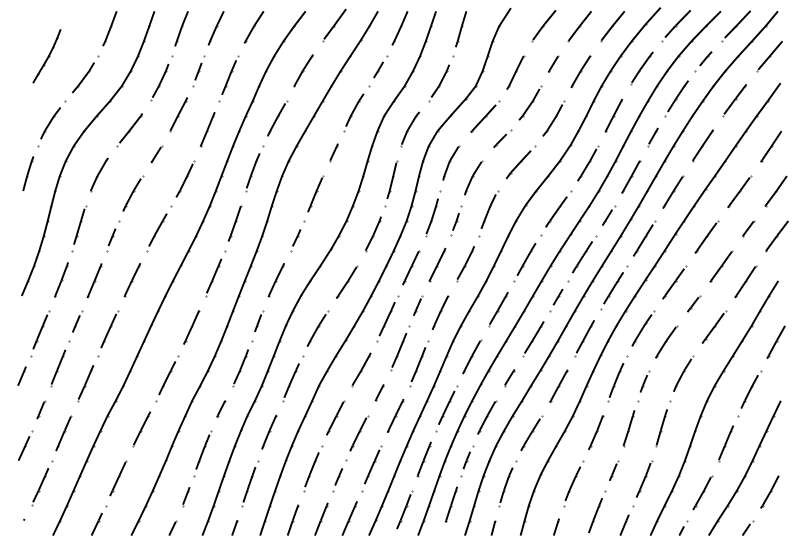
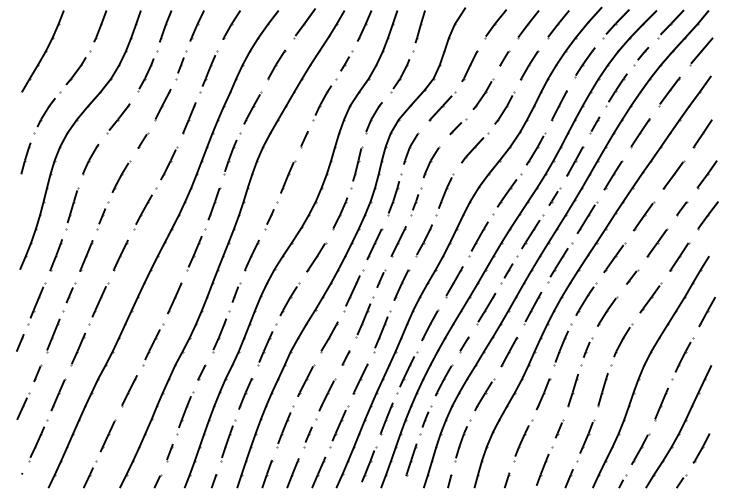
part: (46, 56) -> (42, 51), size x1.67

